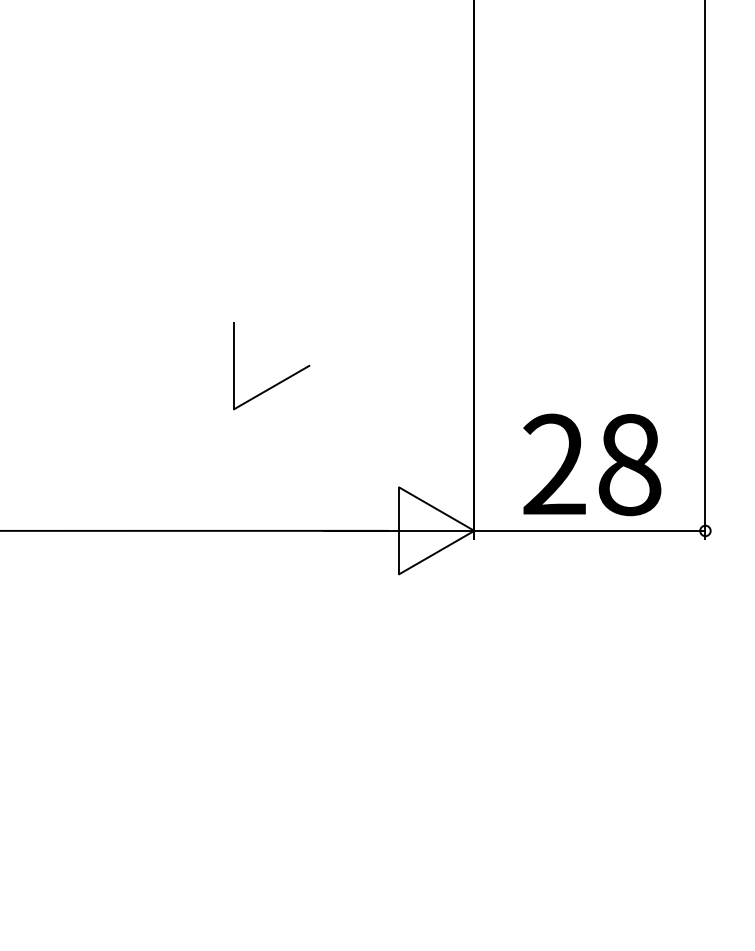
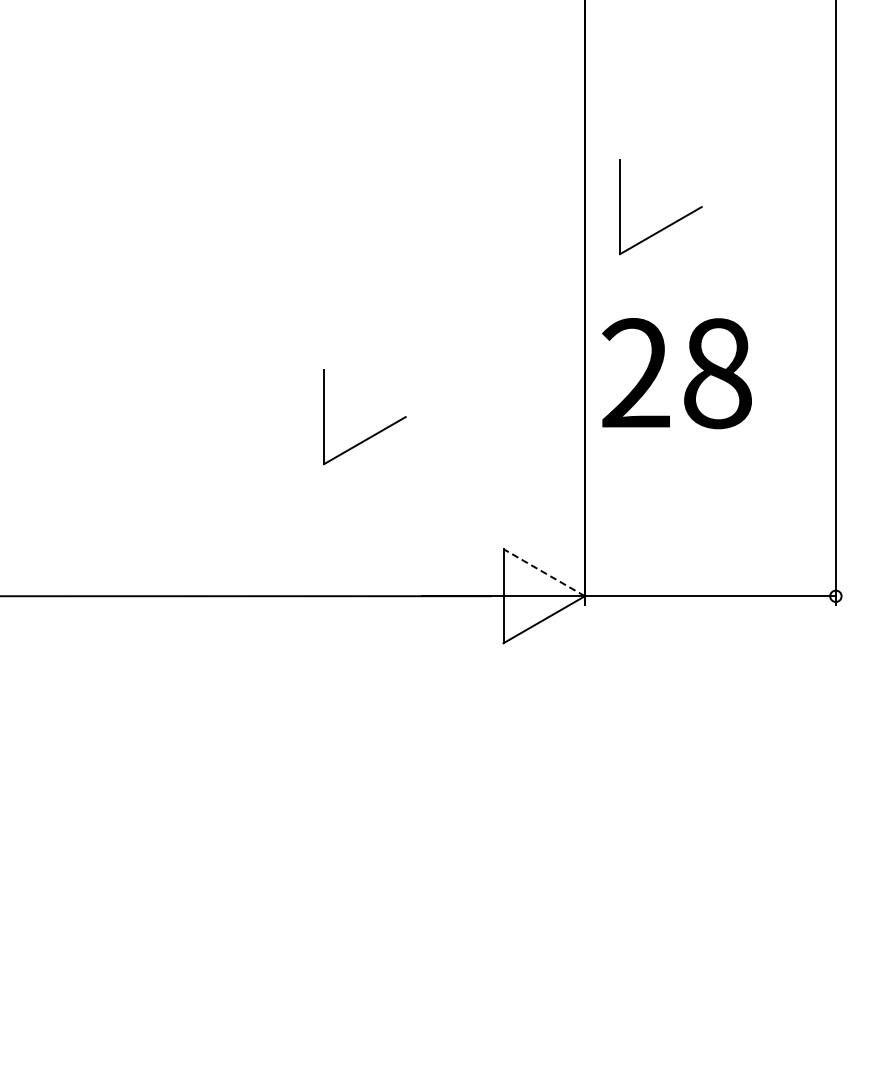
part: (554, 186) -> (672, 222), added
text: (591, 464) -> (676, 373), moved
line: (436, 509) -> (543, 572), solid -> dashed

